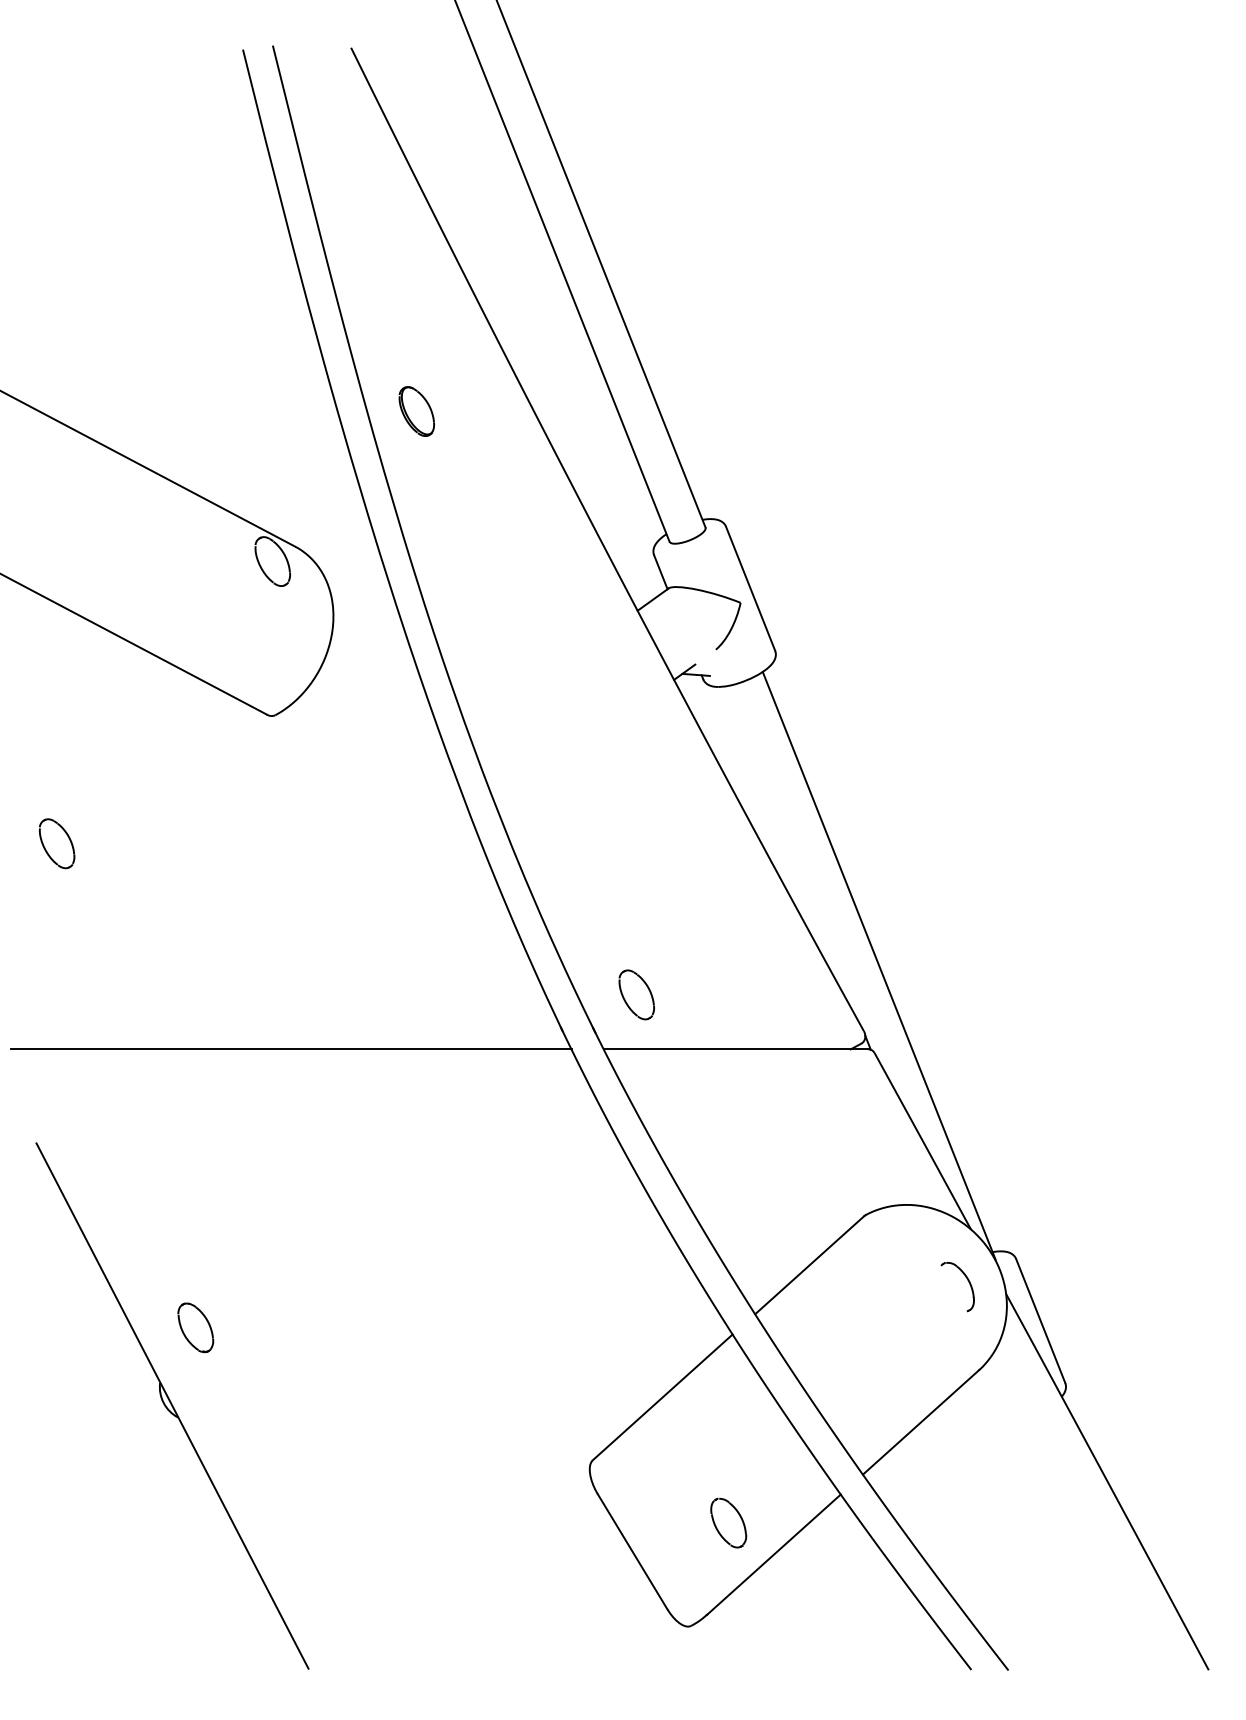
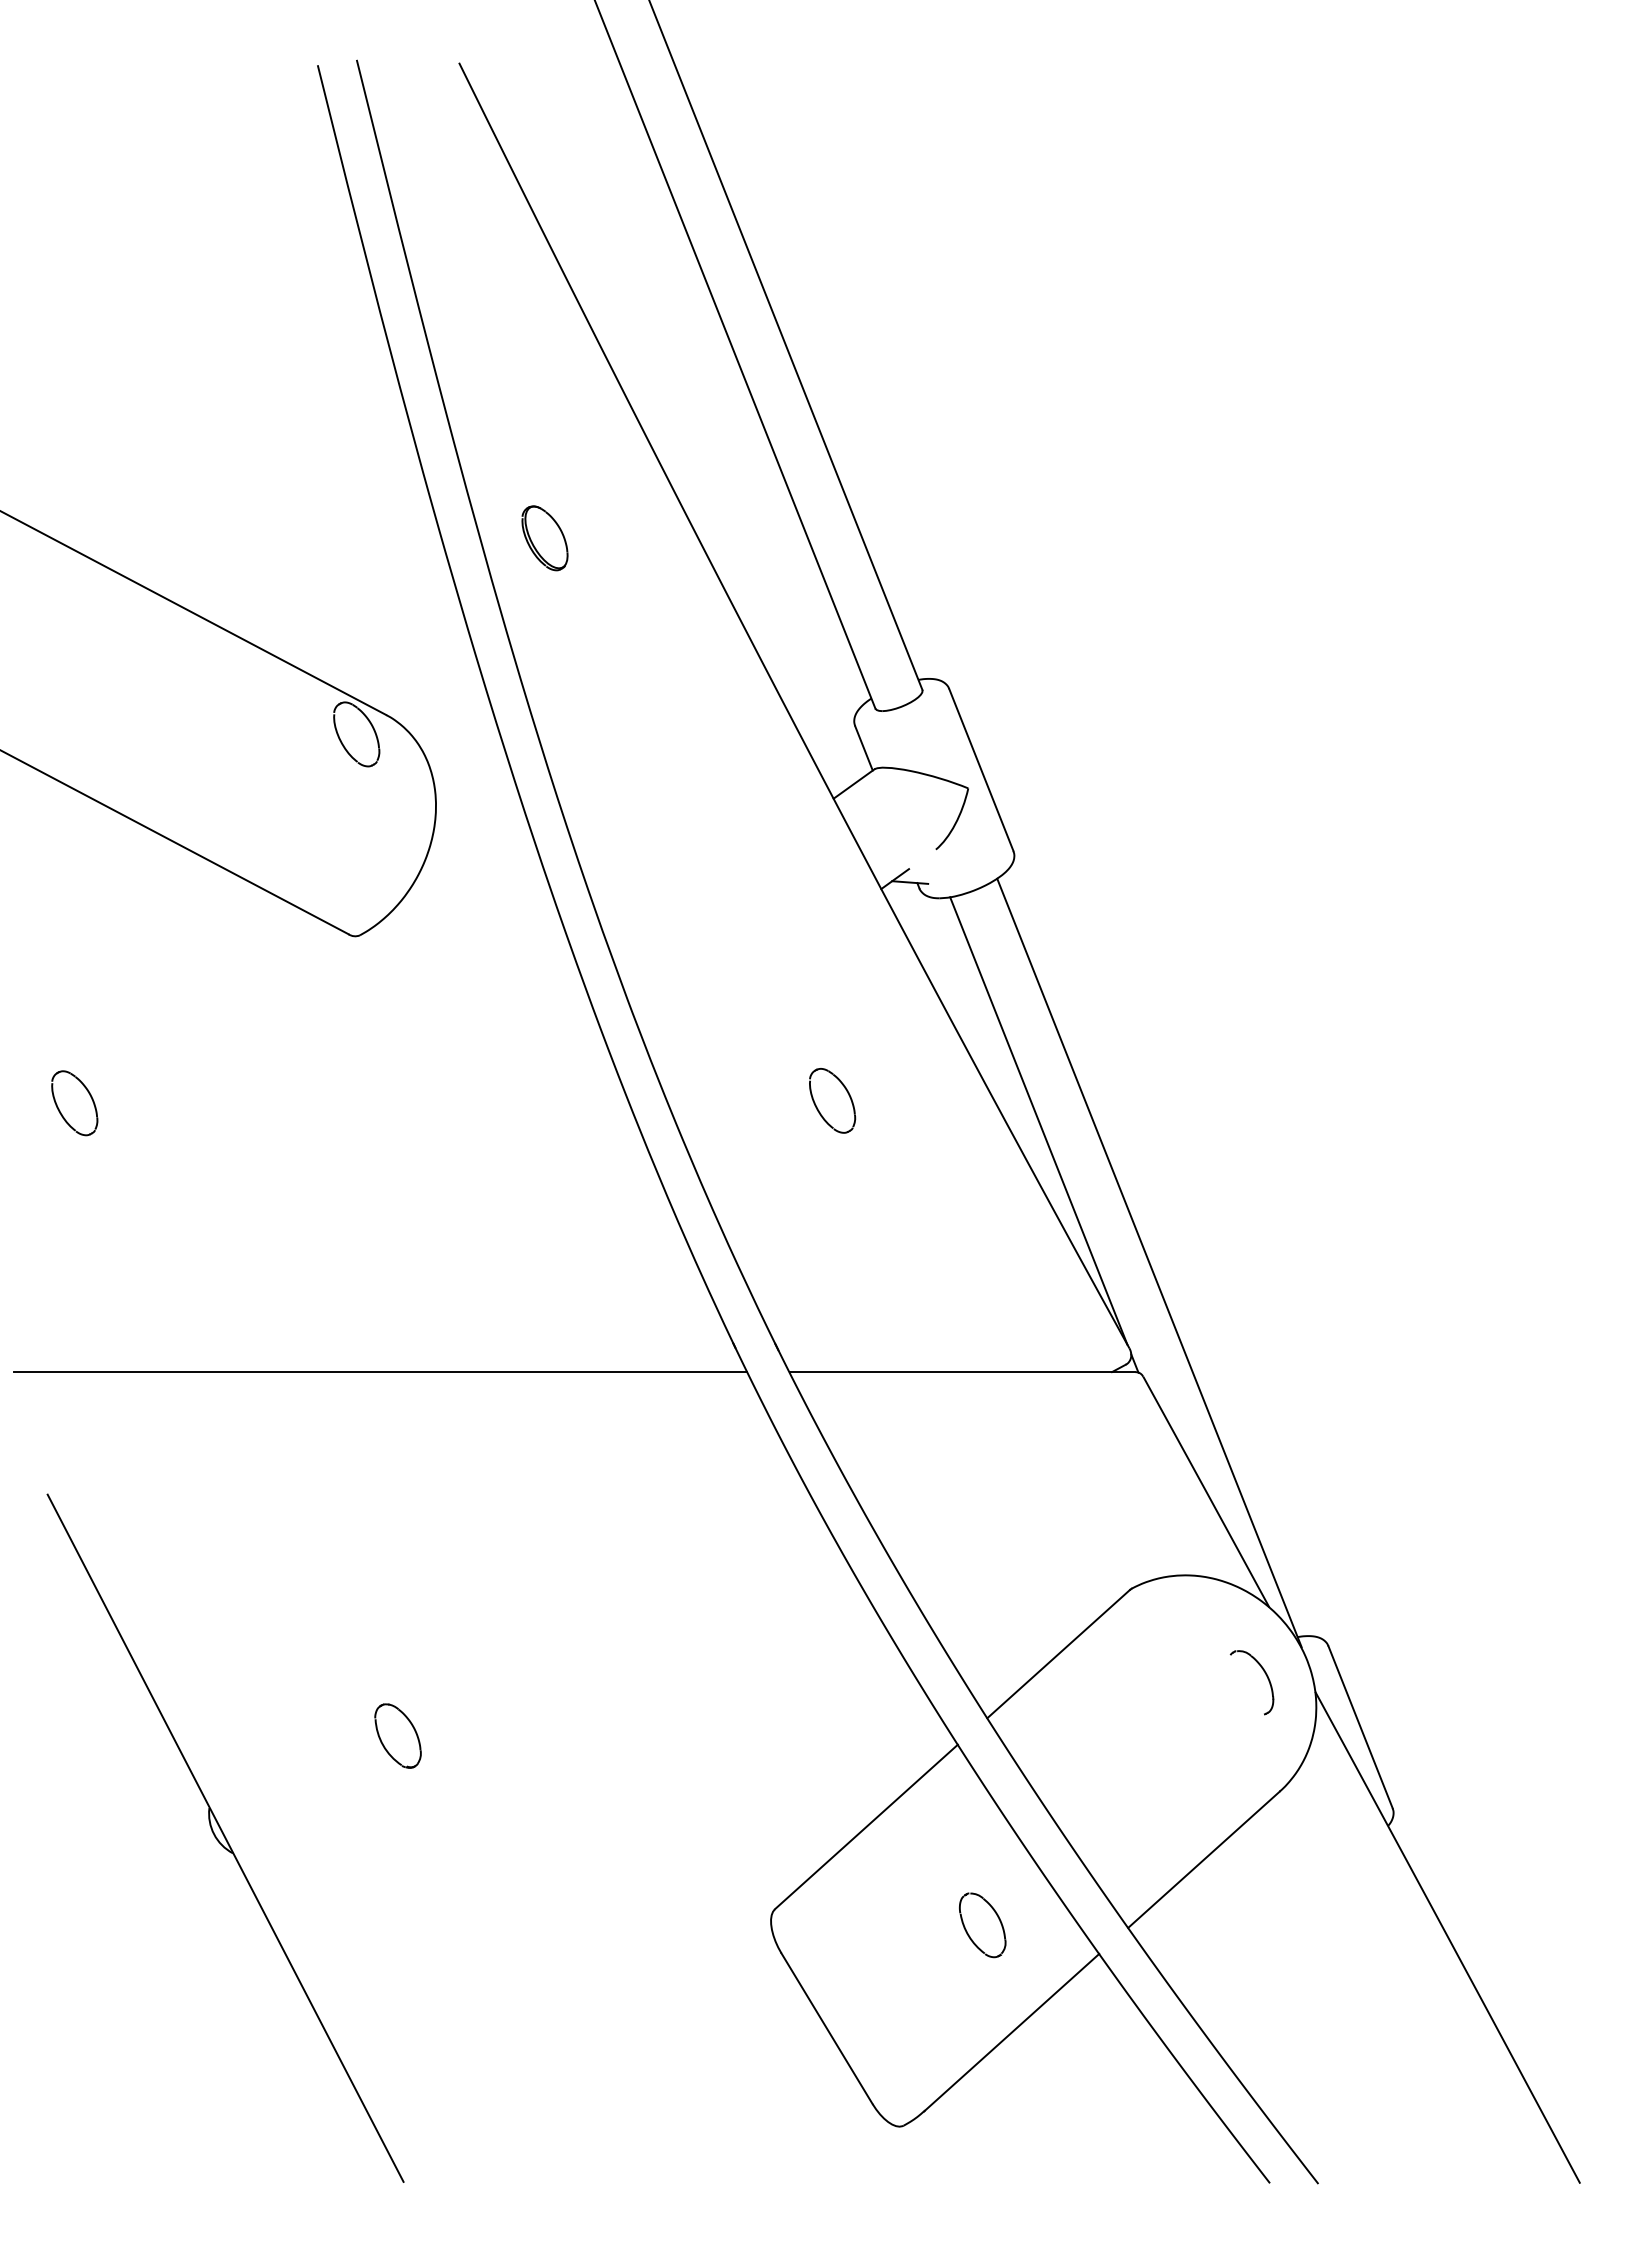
line: (794, 856) -> (1038, 1120), added
part: (636, 994) -> (832, 1100), moved
part: (195, 1327) -> (397, 1735), moved
part: (728, 1523) -> (982, 1925), moved

